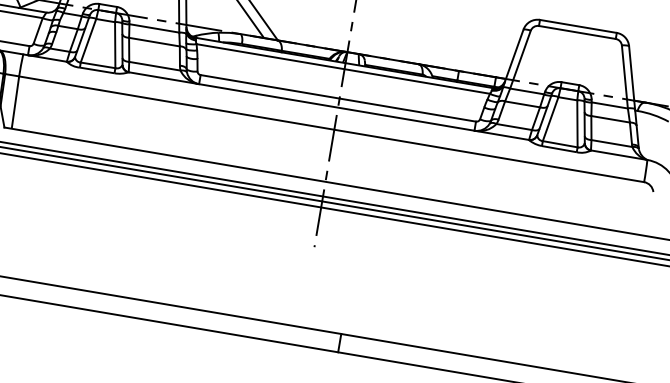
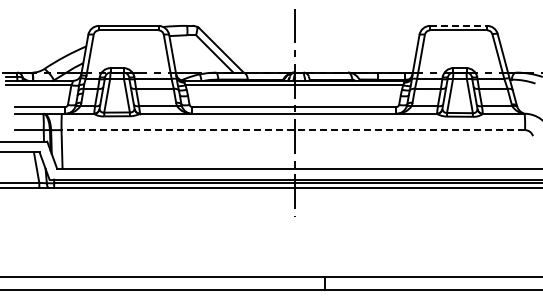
line: (579, 26) -> (459, 25), solid -> dashed
line: (331, 129) -> (293, 130), solid -> dashed

